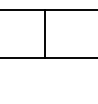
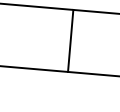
line: (44, 33) -> (70, 40), moved

